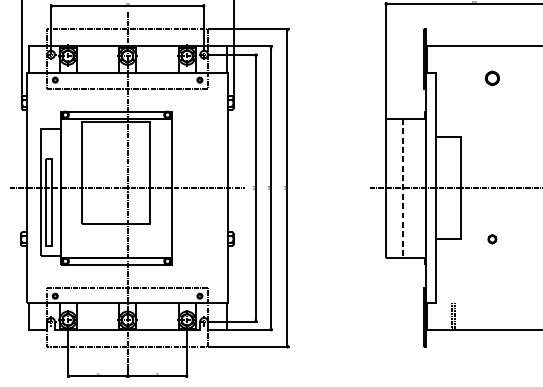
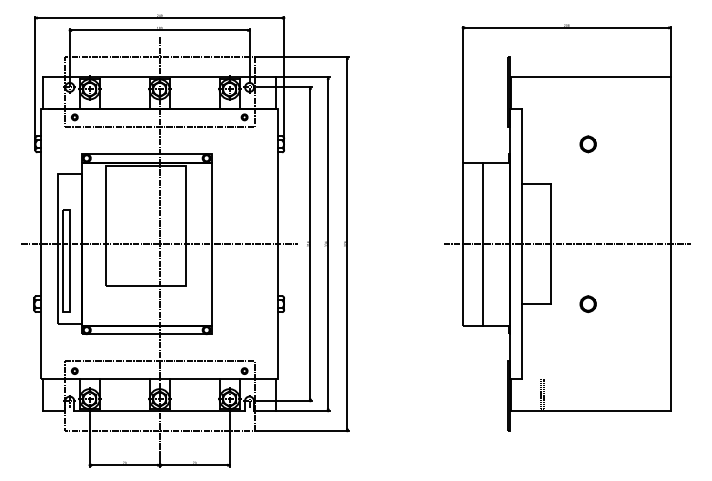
part: (491, 78) -> (587, 144), moved
line: (402, 188) -> (482, 244), dashed -> solid
part: (491, 239) -> (587, 304), size x1.67

